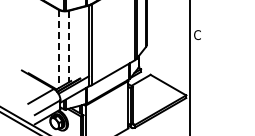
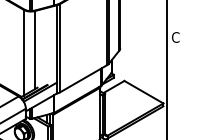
line: (68, 46) -> (34, 49), dashed -> solid
line: (58, 49) -> (23, 53), dashed -> solid

